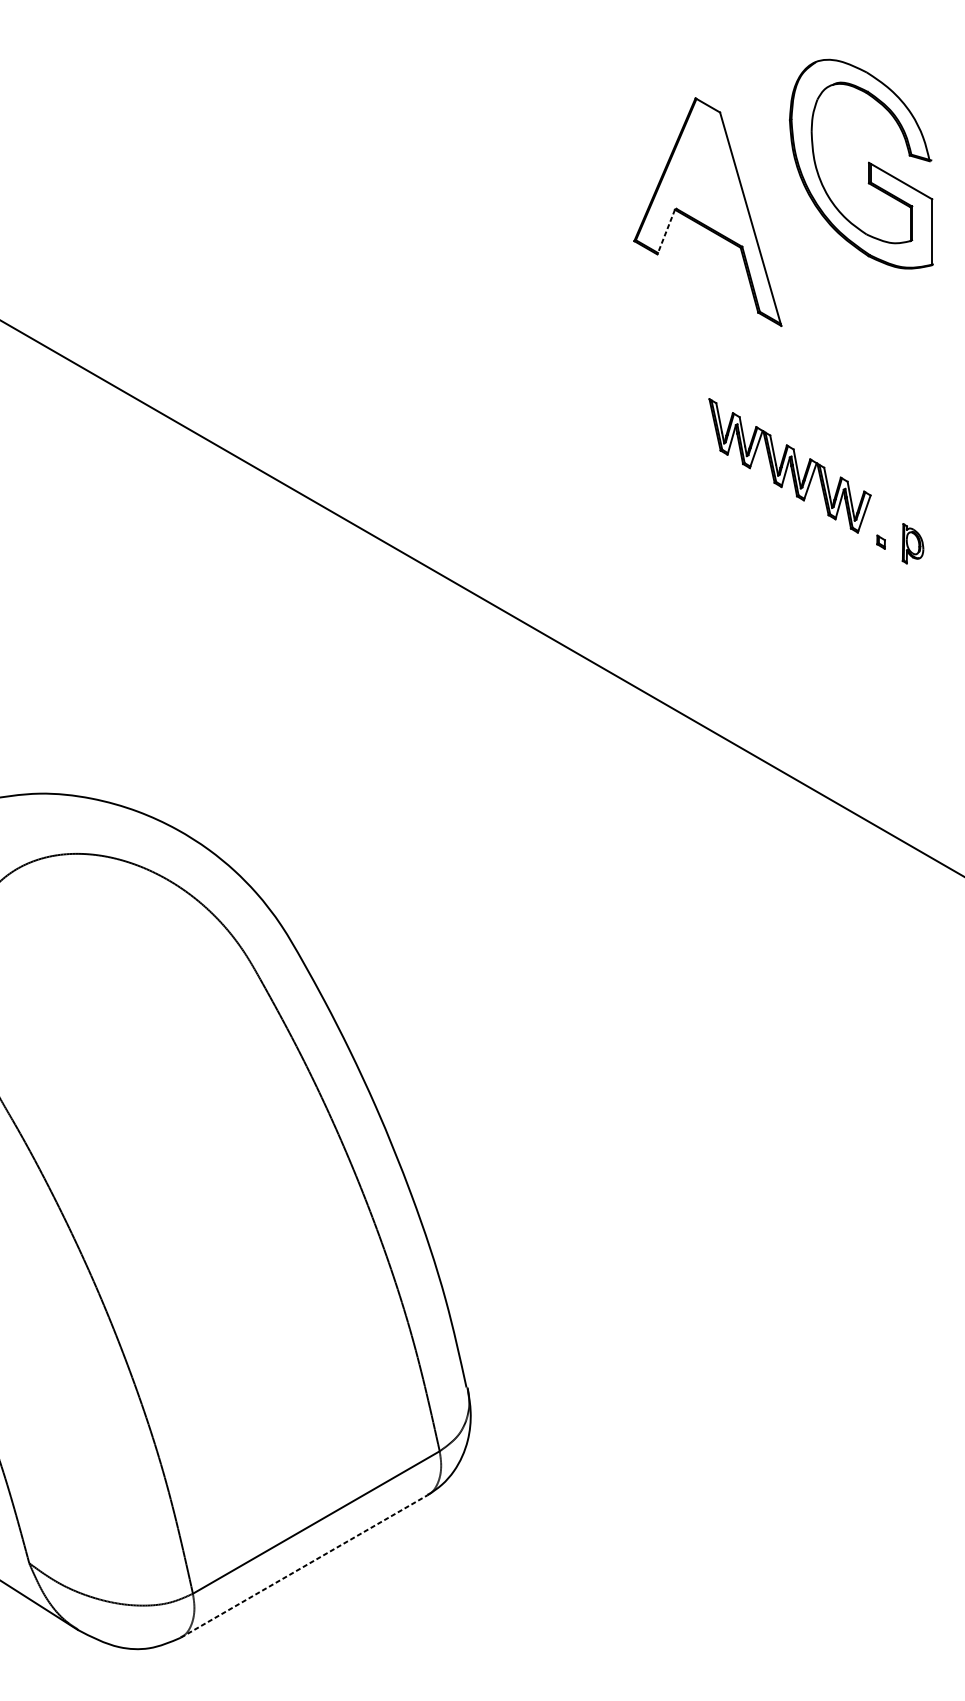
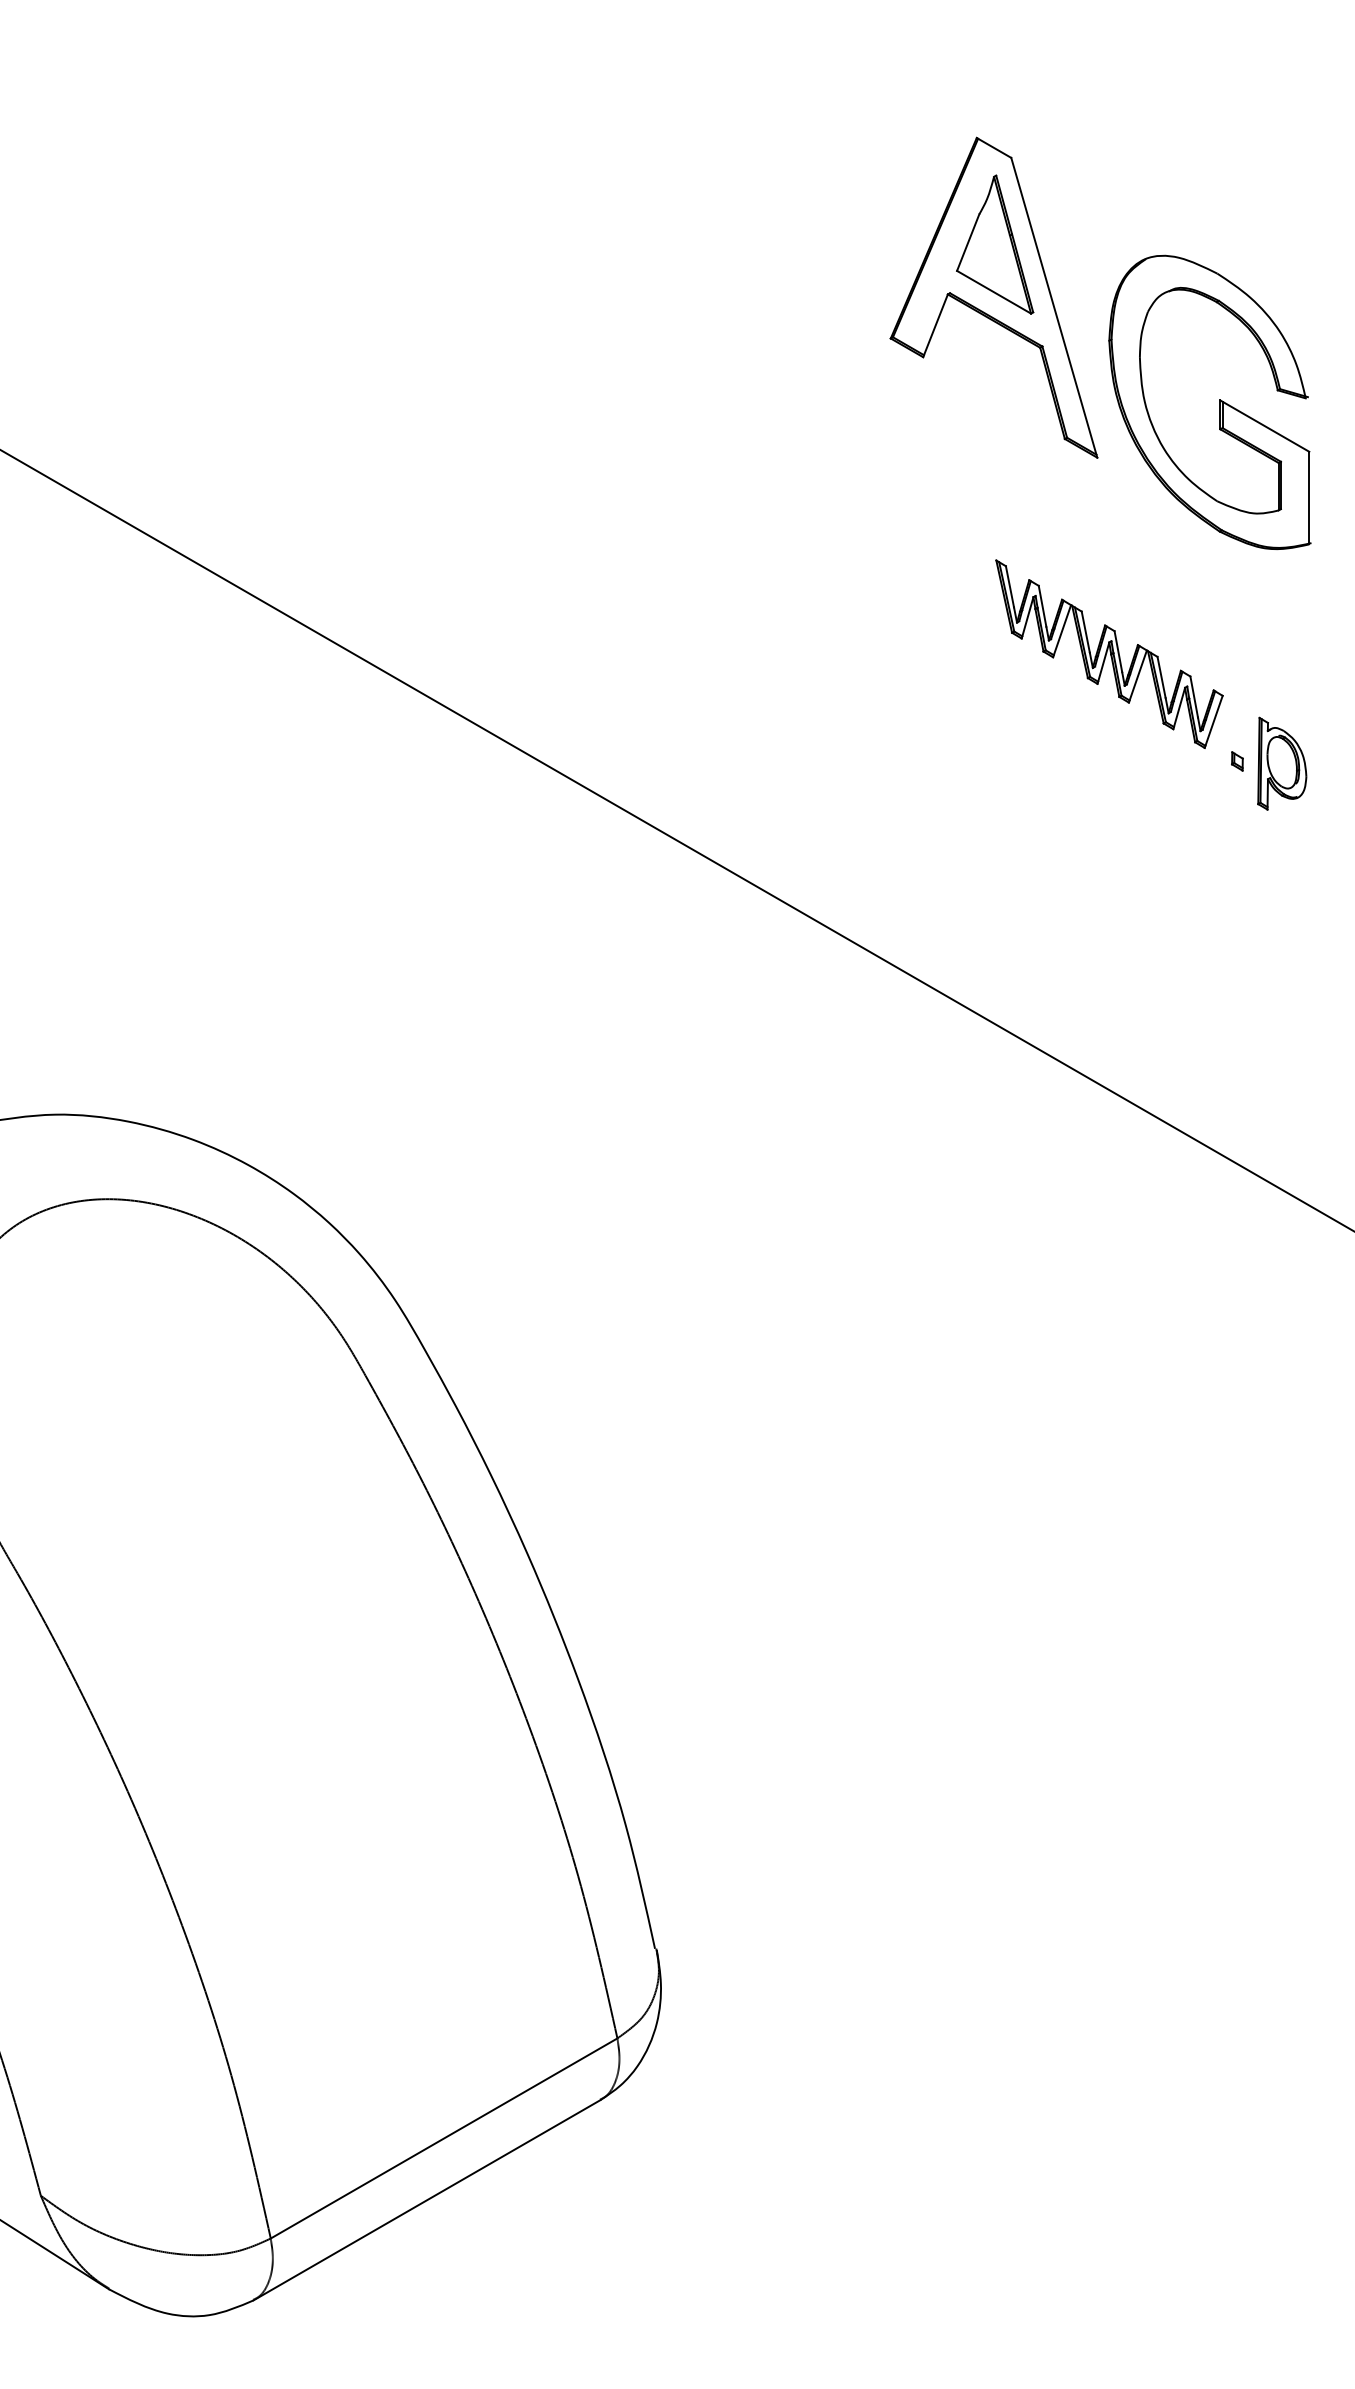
part: (868, 163) -> (1219, 401), moved
part: (708, 174) -> (995, 244), added
line: (666, 231) -> (935, 325), dashed -> solid
part: (913, 543) -> (1282, 763), size x1.67
line: (304, 1565) -> (427, 2199), dashed -> solid

